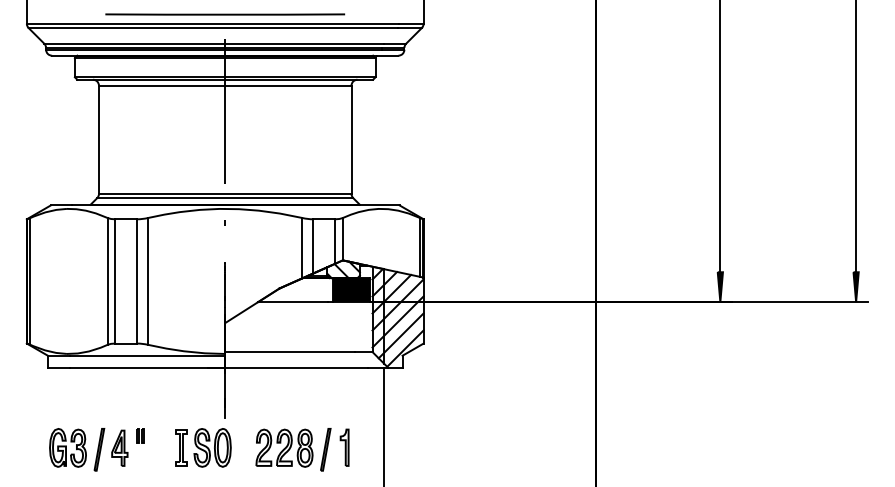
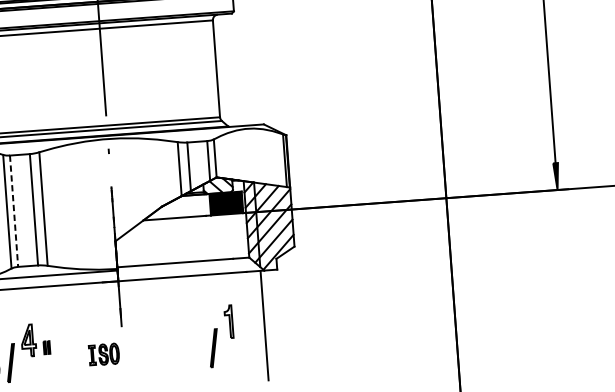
line: (115, 281) -> (14, 211), solid -> dashed
part: (119, 447) -> (28, 339), moved
part: (203, 447) -> (104, 354), size x0.6
part: (284, 447) -> (176, 348), removed
part: (344, 447) -> (228, 321), moved

